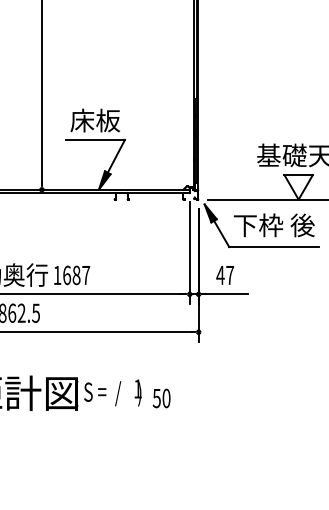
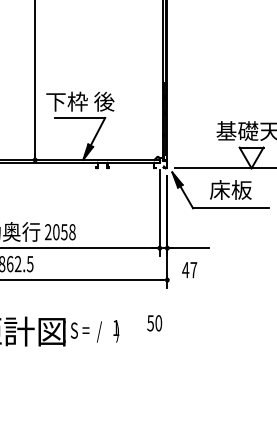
text: (95, 120) -> (80, 101), 床板 -> 下枠 後
text: (273, 225) -> (230, 190), 下枠 後 -> 床板
text: (71, 275) -> (60, 232), 1687 -> 2058
text: (225, 275) -> (189, 270), moved
text: (161, 398) -> (154, 323), moved

